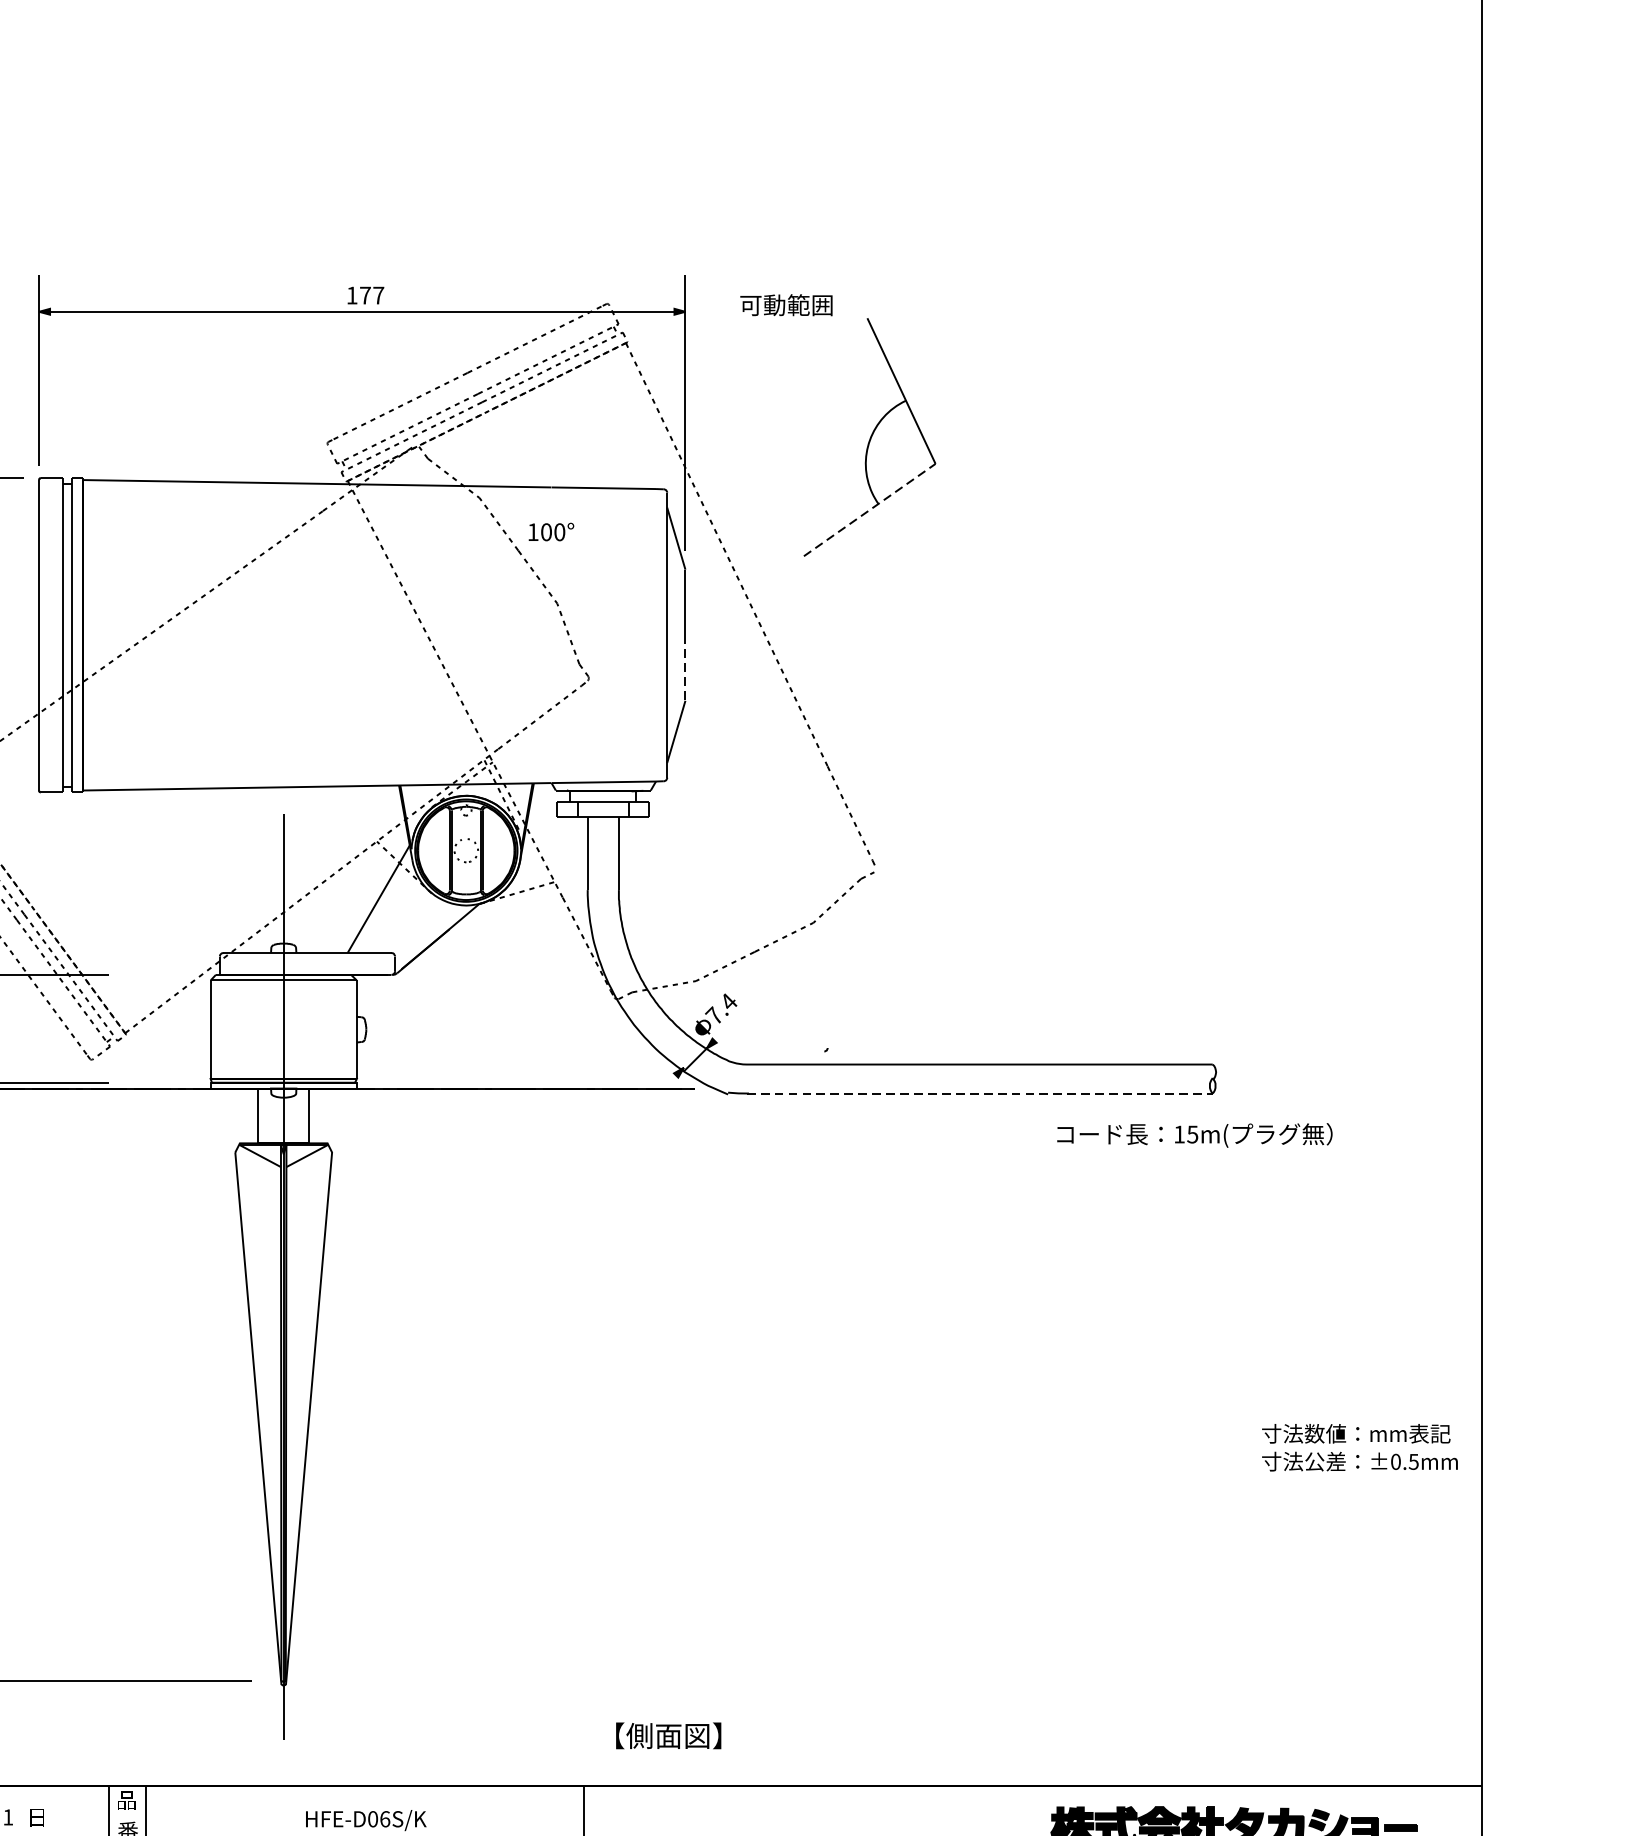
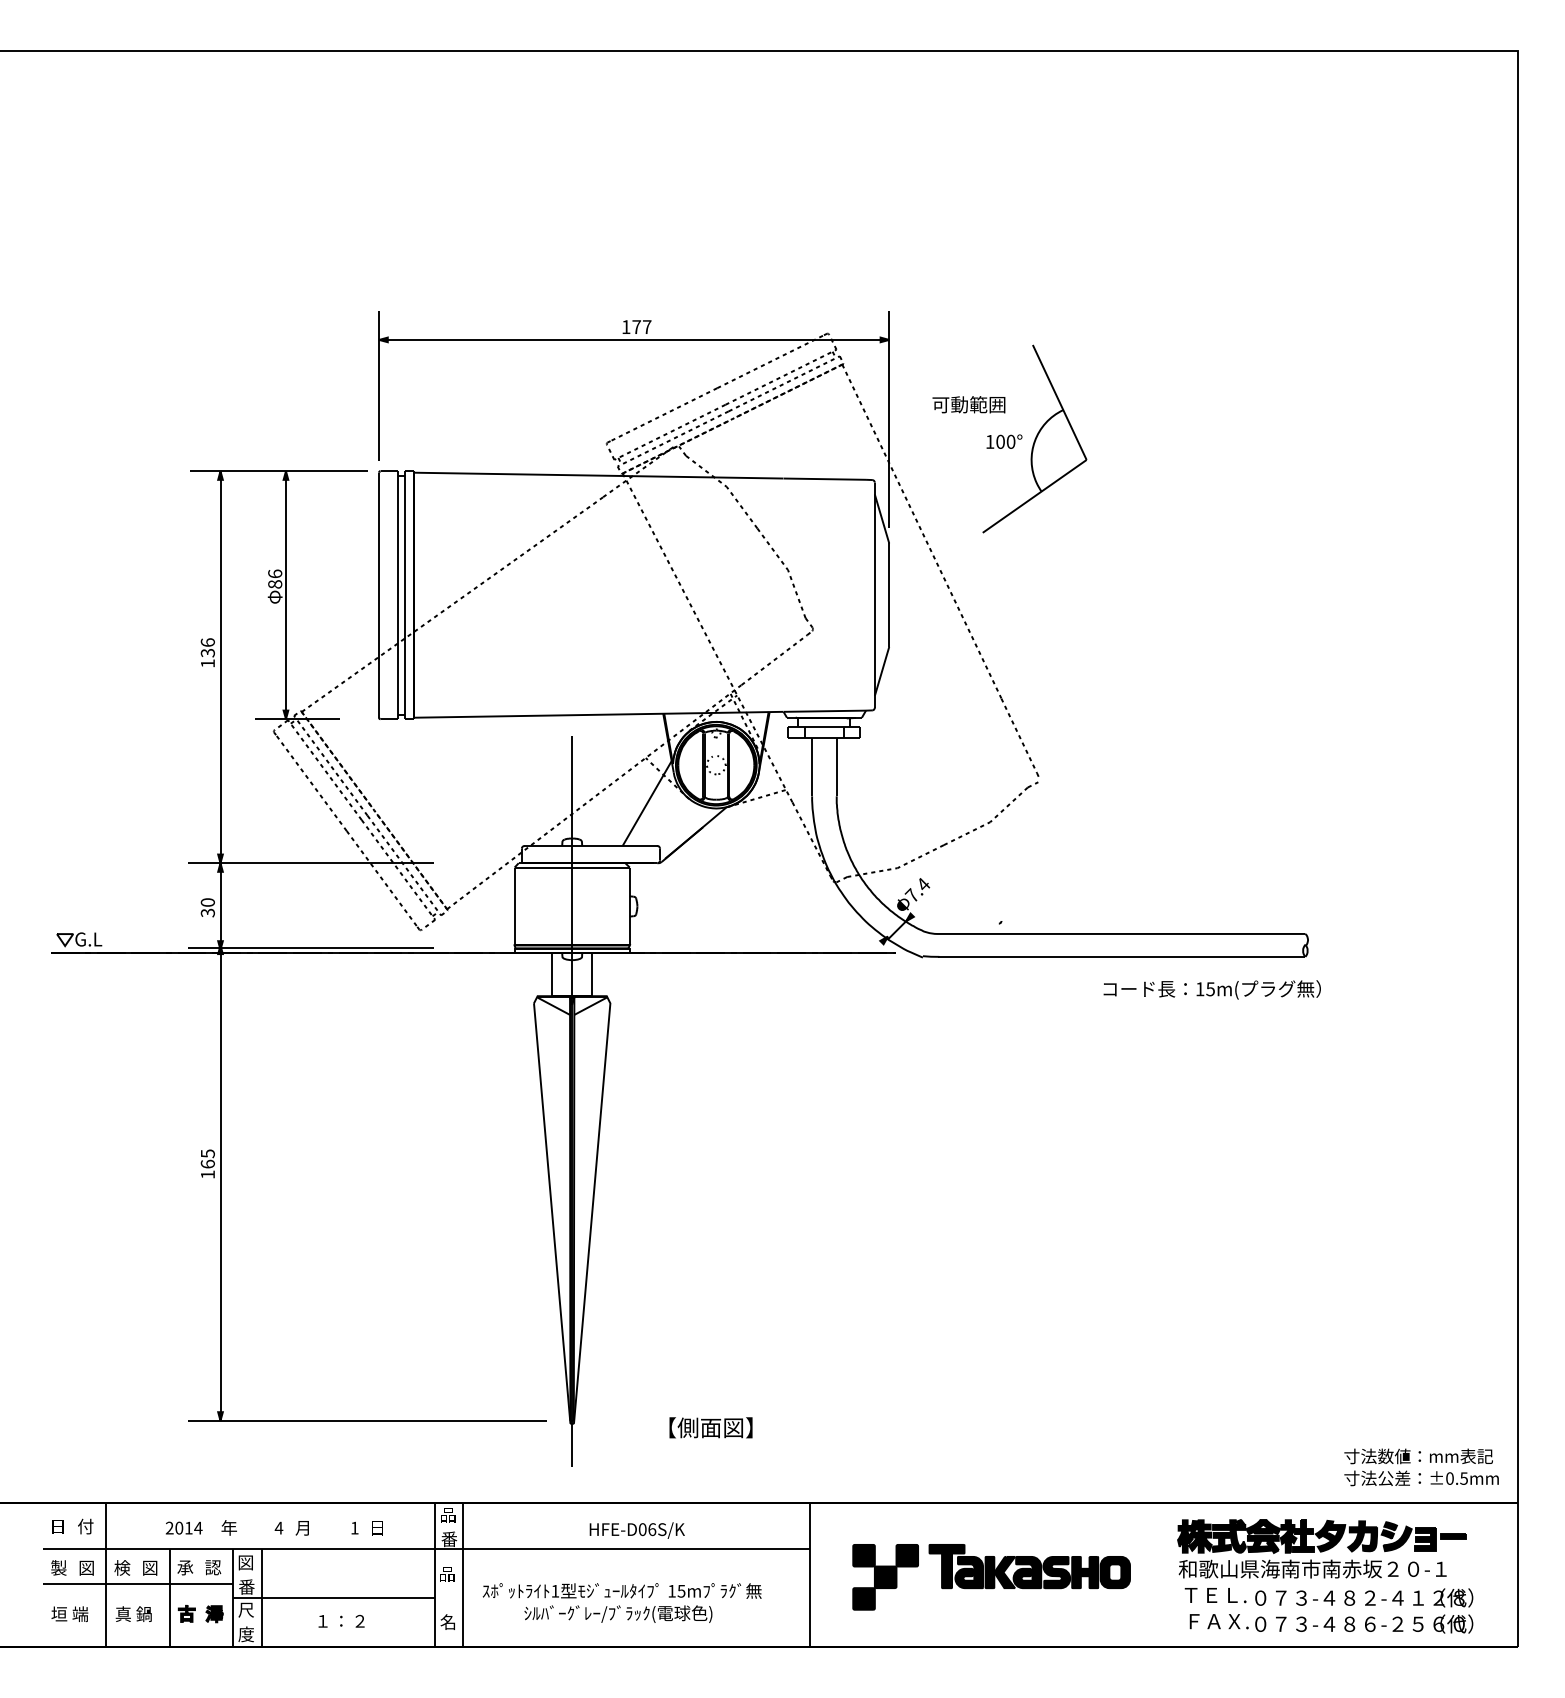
text: (785, 304) -> (968, 404), moved
line: (870, 510) -> (1035, 496), dashed -> solid
text: (551, 531) -> (1004, 441), moved
line: (685, 668) -> (889, 621), dashed -> solid
line: (979, 1093) -> (1121, 956), dashed -> solid
text: (1193, 1134) -> (1211, 989), moved
text: (1359, 1447) -> (1421, 1467), moved
text: (668, 1735) -> (710, 1427), moved

